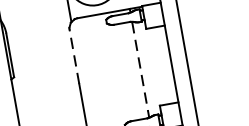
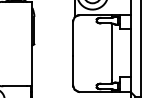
line: (74, 55) -> (73, 37), dashed -> solid
line: (140, 66) -> (112, 51), dashed -> solid

